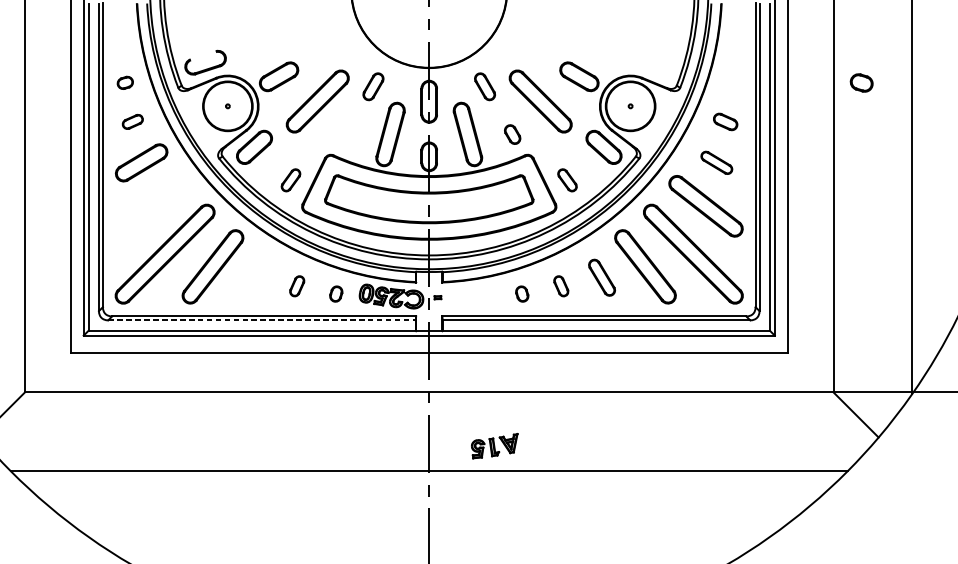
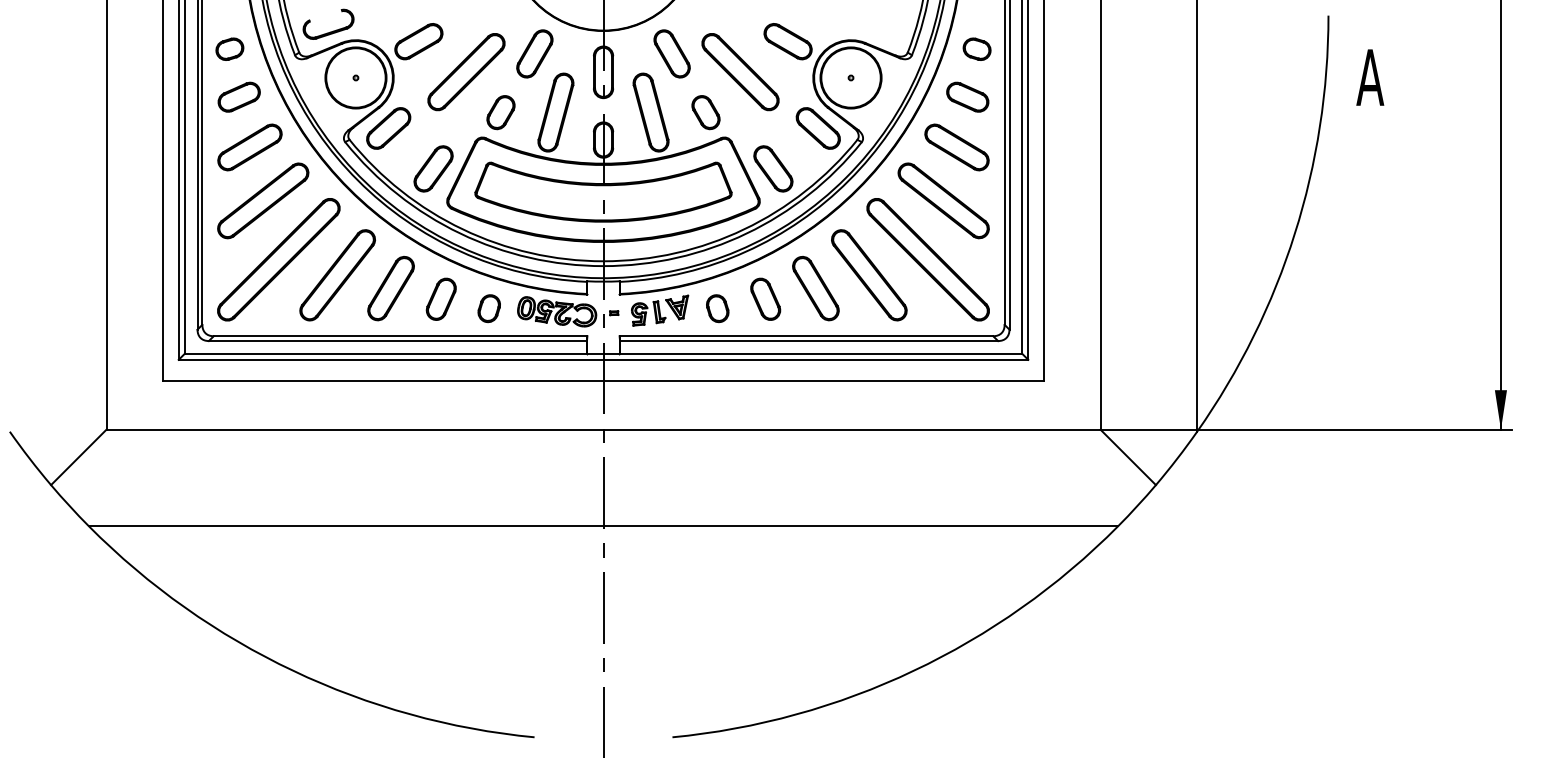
part: (125, 82) -> (229, 48), size x1.43
part: (861, 82) -> (976, 48), moved
part: (373, 86) -> (534, 53), size x1.43
part: (484, 86) -> (671, 53), size x1.43
part: (132, 121) -> (238, 96), size x1.67
part: (725, 121) -> (967, 96), size x1.43
part: (345, 134) -> (500, 112), added
part: (512, 134) -> (705, 112), size x1.43
part: (716, 162) -> (956, 147), size x1.67
part: (290, 179) -> (433, 168), size x1.67
part: (567, 179) -> (773, 168), size x1.67
part: (152, 206) -> (263, 200), added
part: (255, 277) -> (390, 288), added
part: (601, 277) -> (815, 288), size x1.43
part: (296, 285) -> (440, 298), size x1.67
part: (561, 285) -> (765, 298), size x1.67
part: (335, 293) -> (488, 308), size x1.43
part: (521, 293) -> (717, 308), size x1.43
line: (262, 320) -> (398, 341), dashed -> solid
part: (495, 445) -> (660, 310), moved

